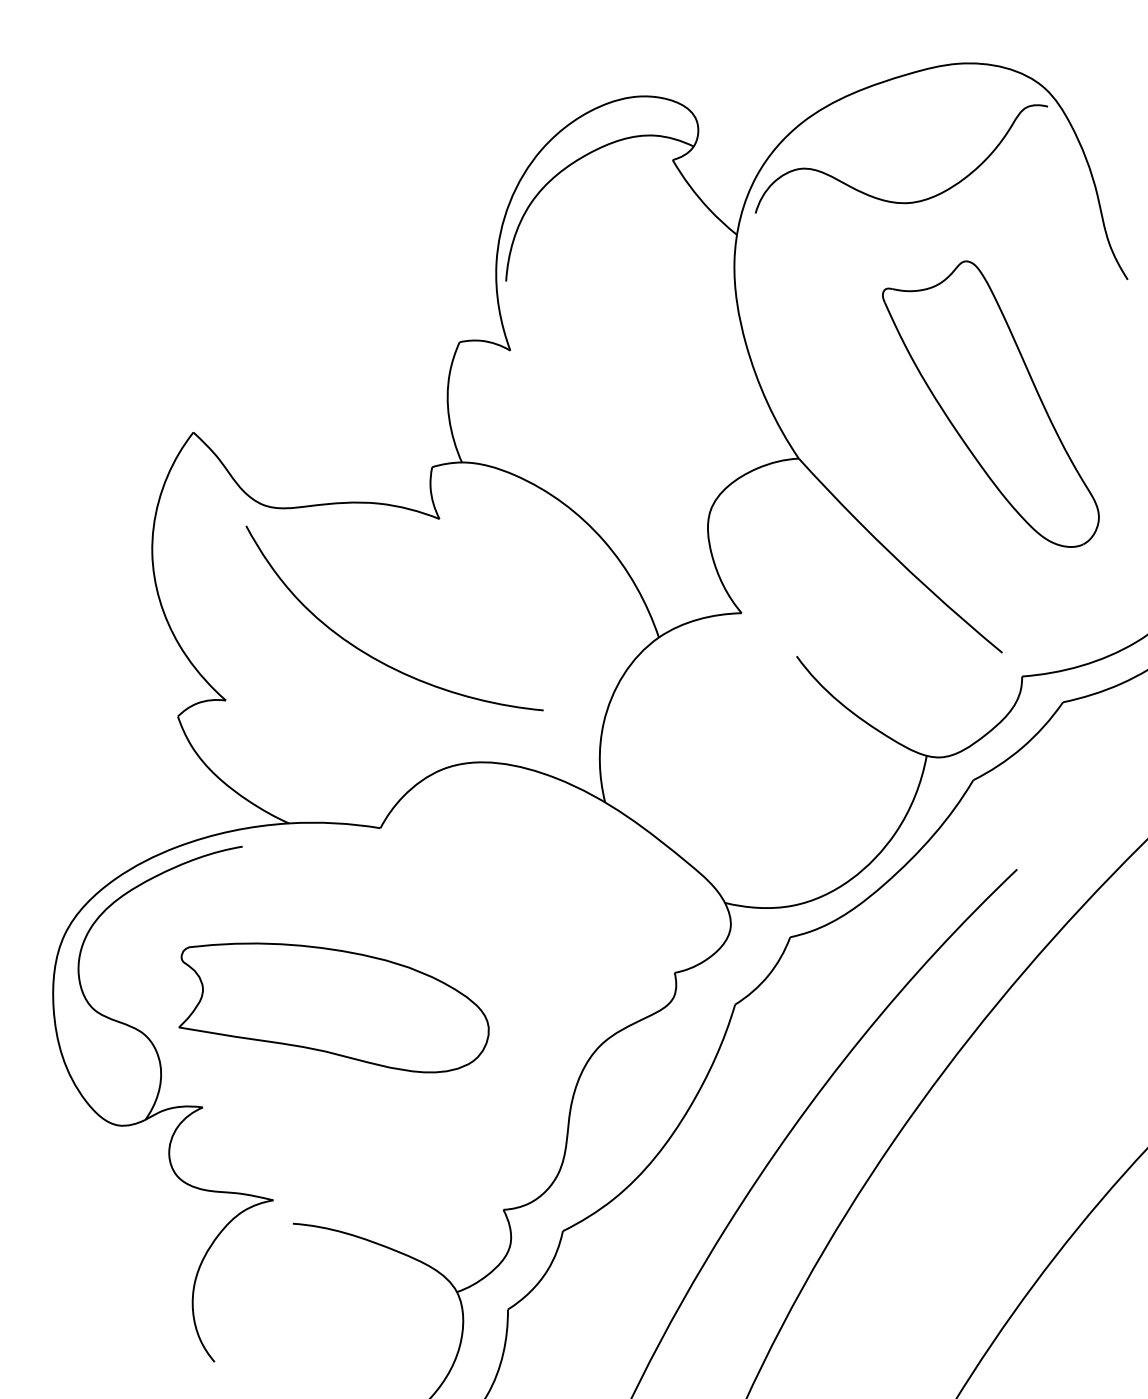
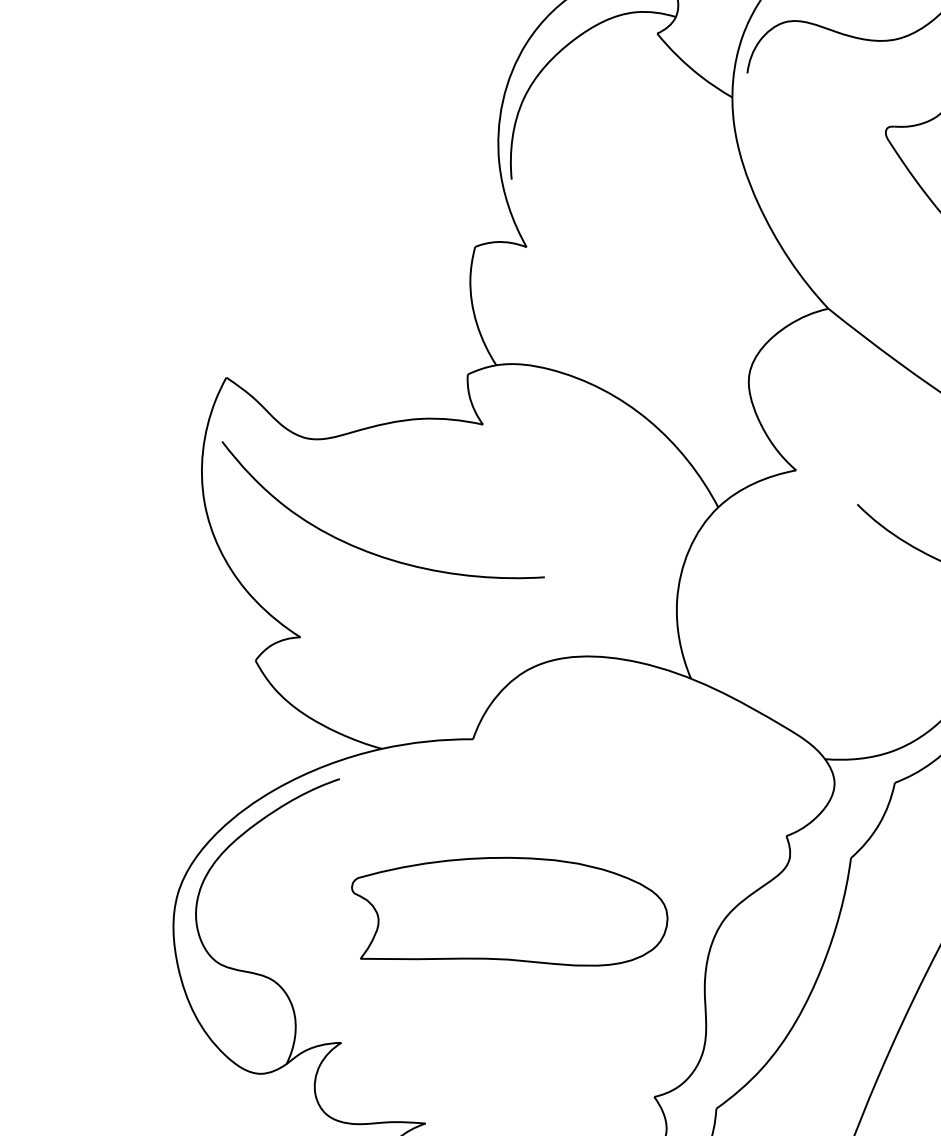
curve: (371, 655) -> (366, 549), moved
part: (333, 1007) -> (510, 914), moved

